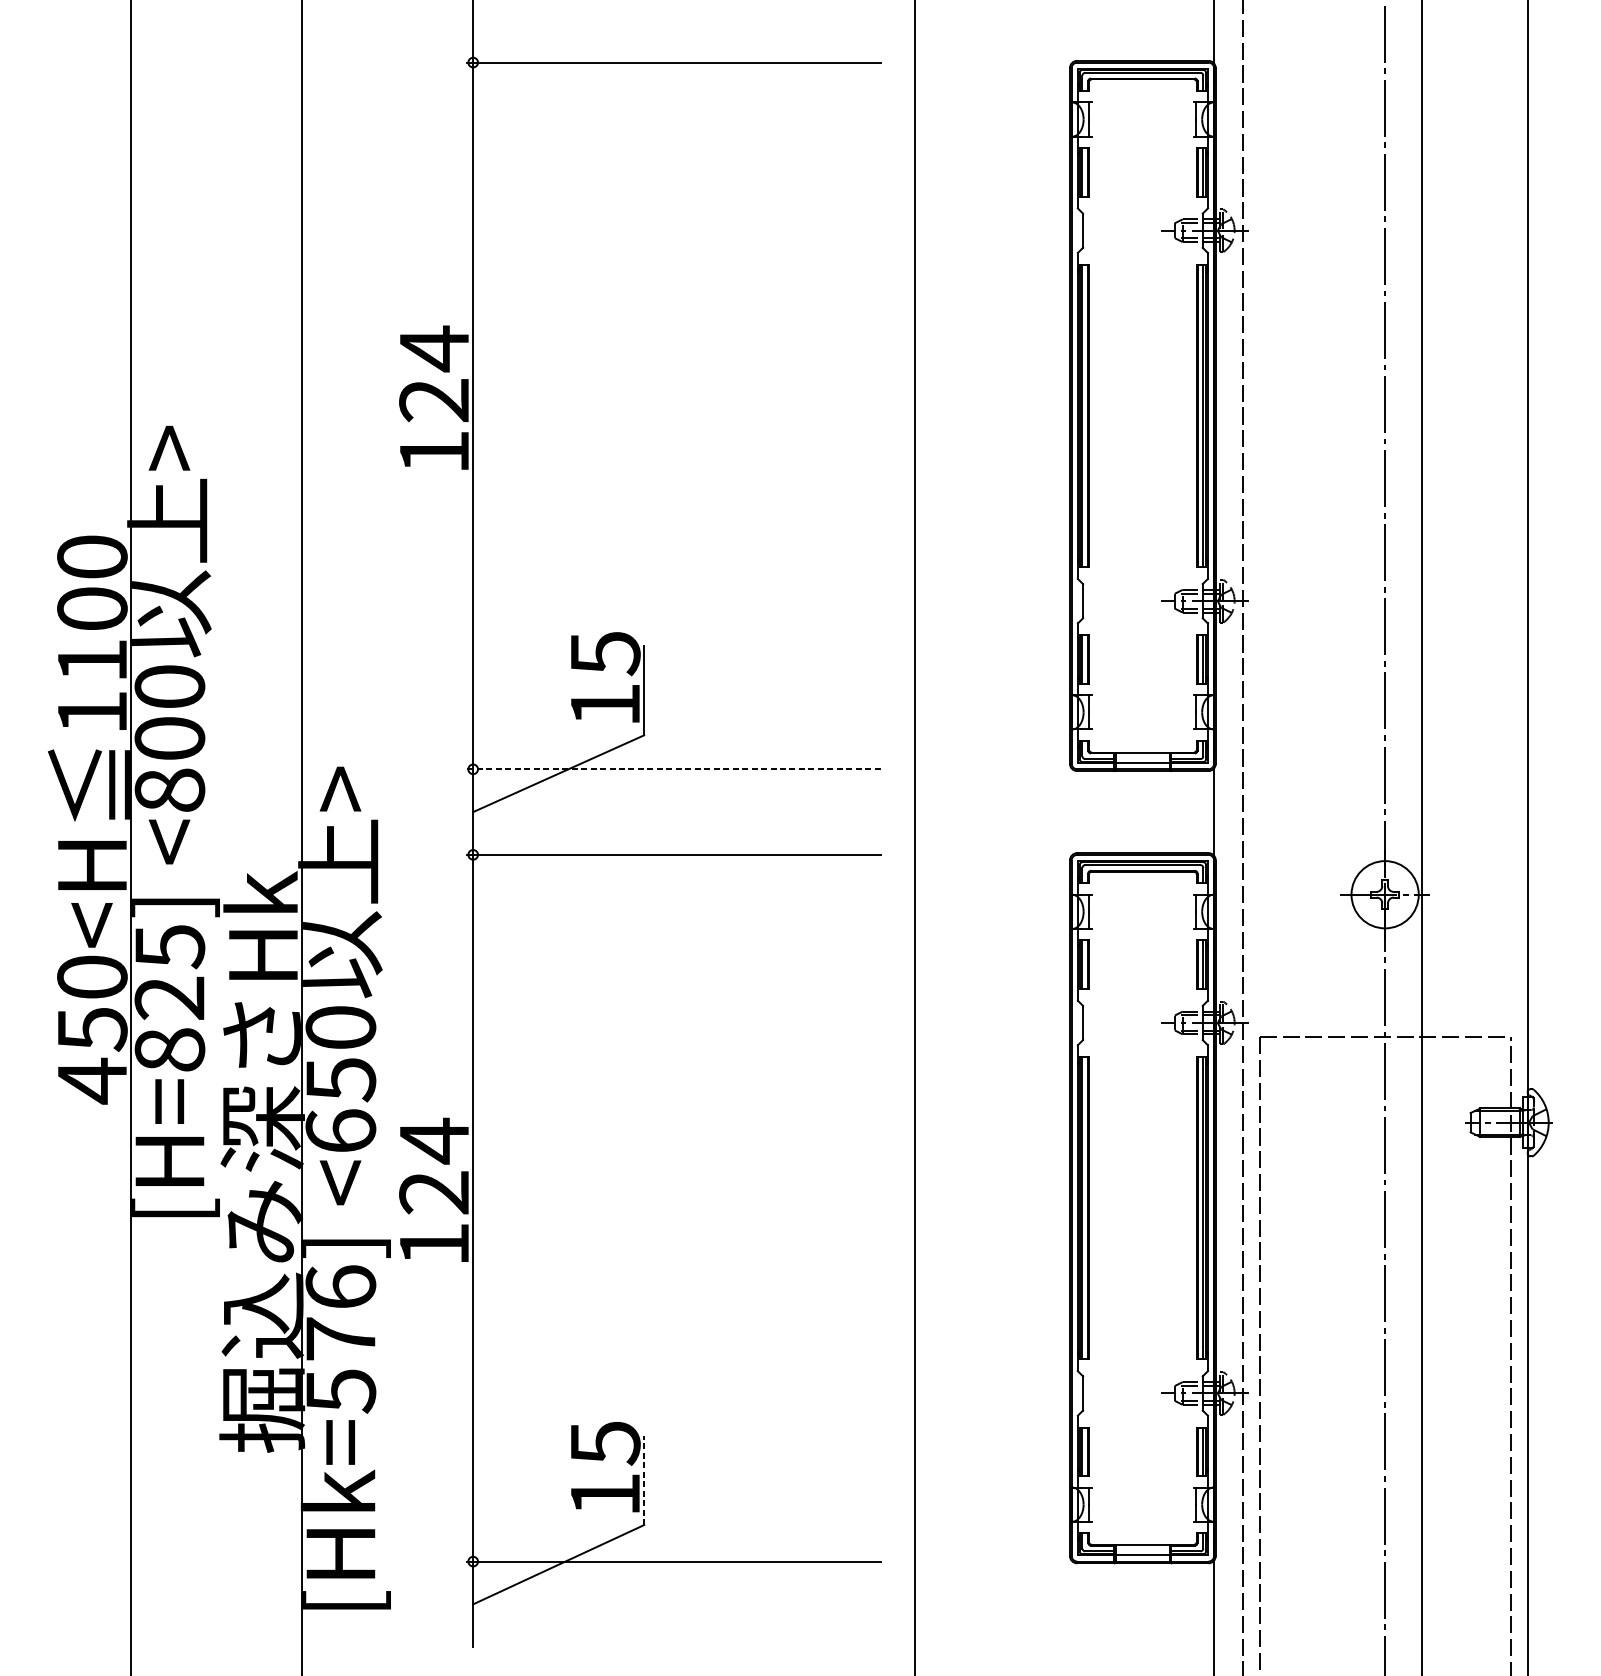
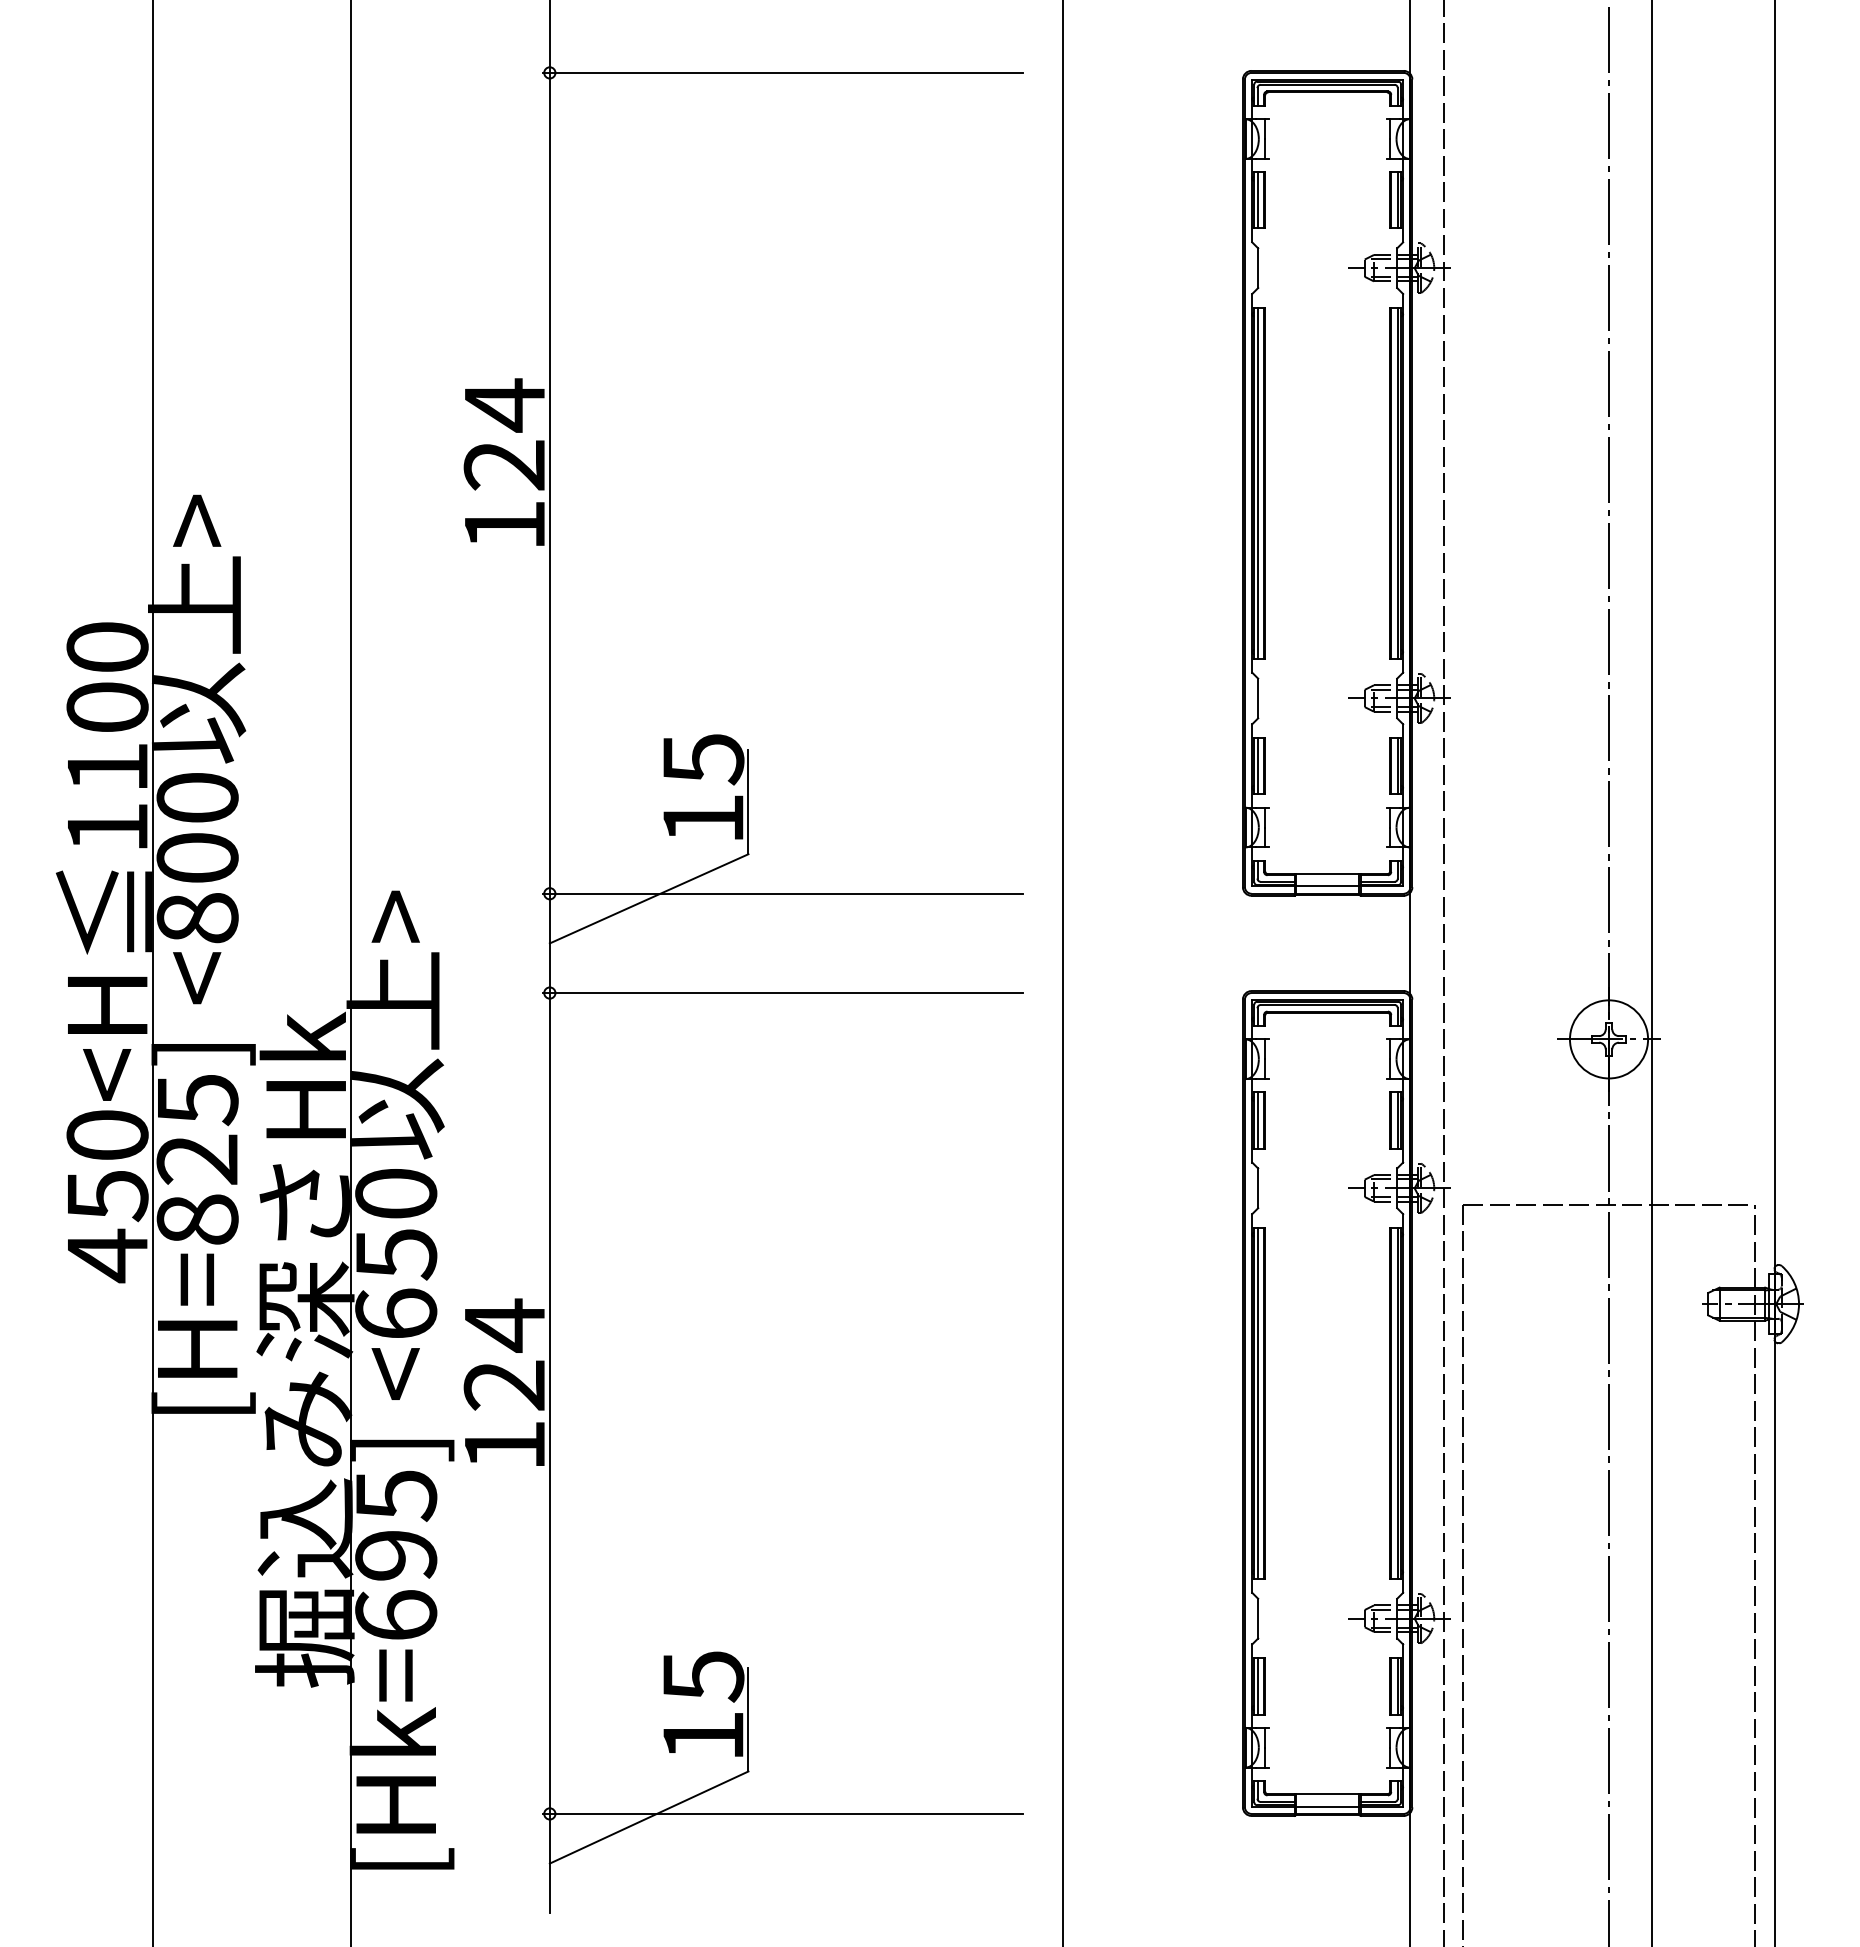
line: (674, 769) -> (783, 893), dashed -> solid
text: (341, 1339) -> (396, 1555), [Hk=576] -> [Hk=695]
line: (644, 1480) -> (748, 1719), dashed -> solid

